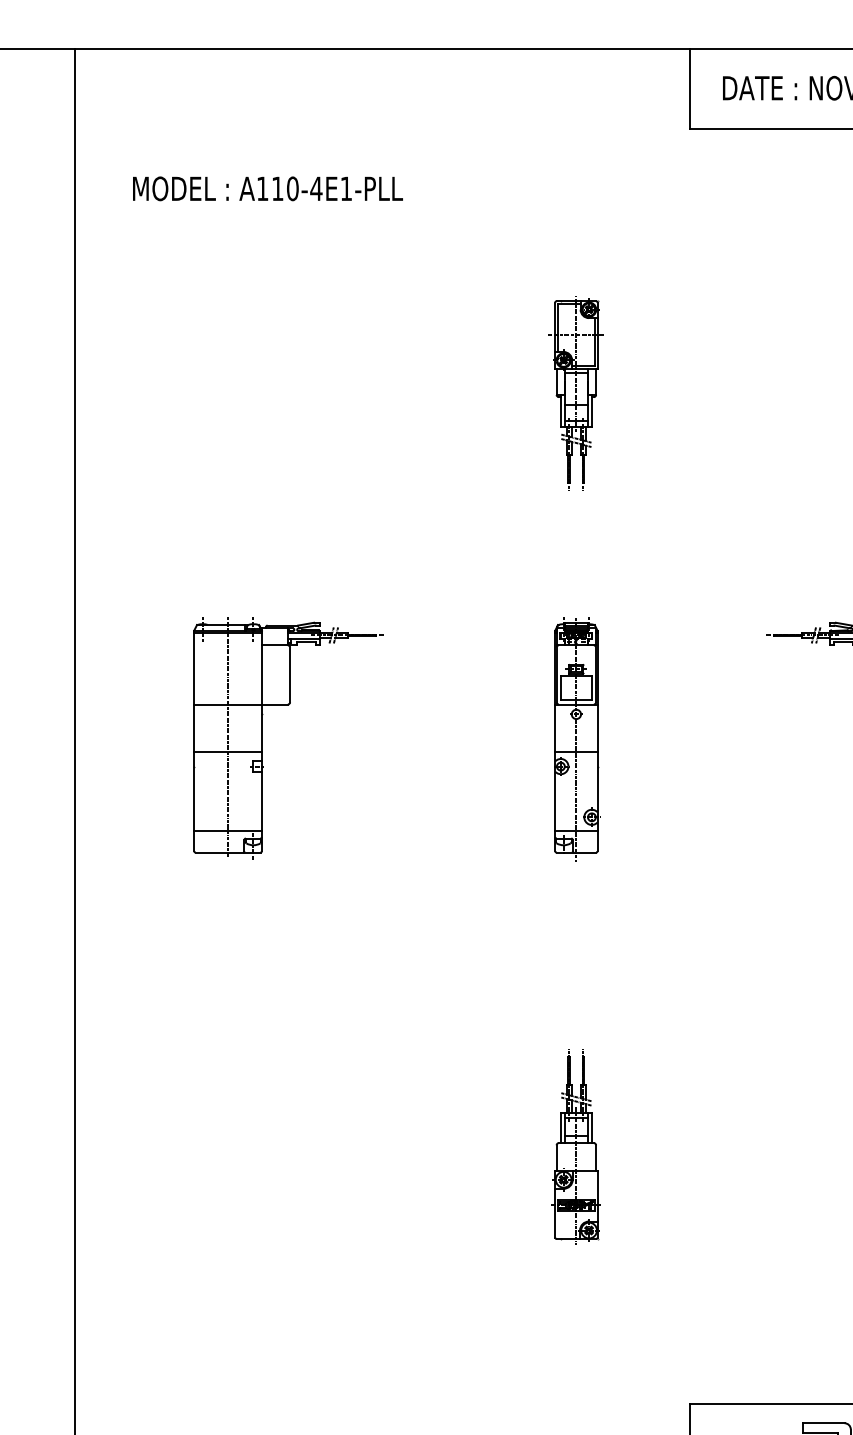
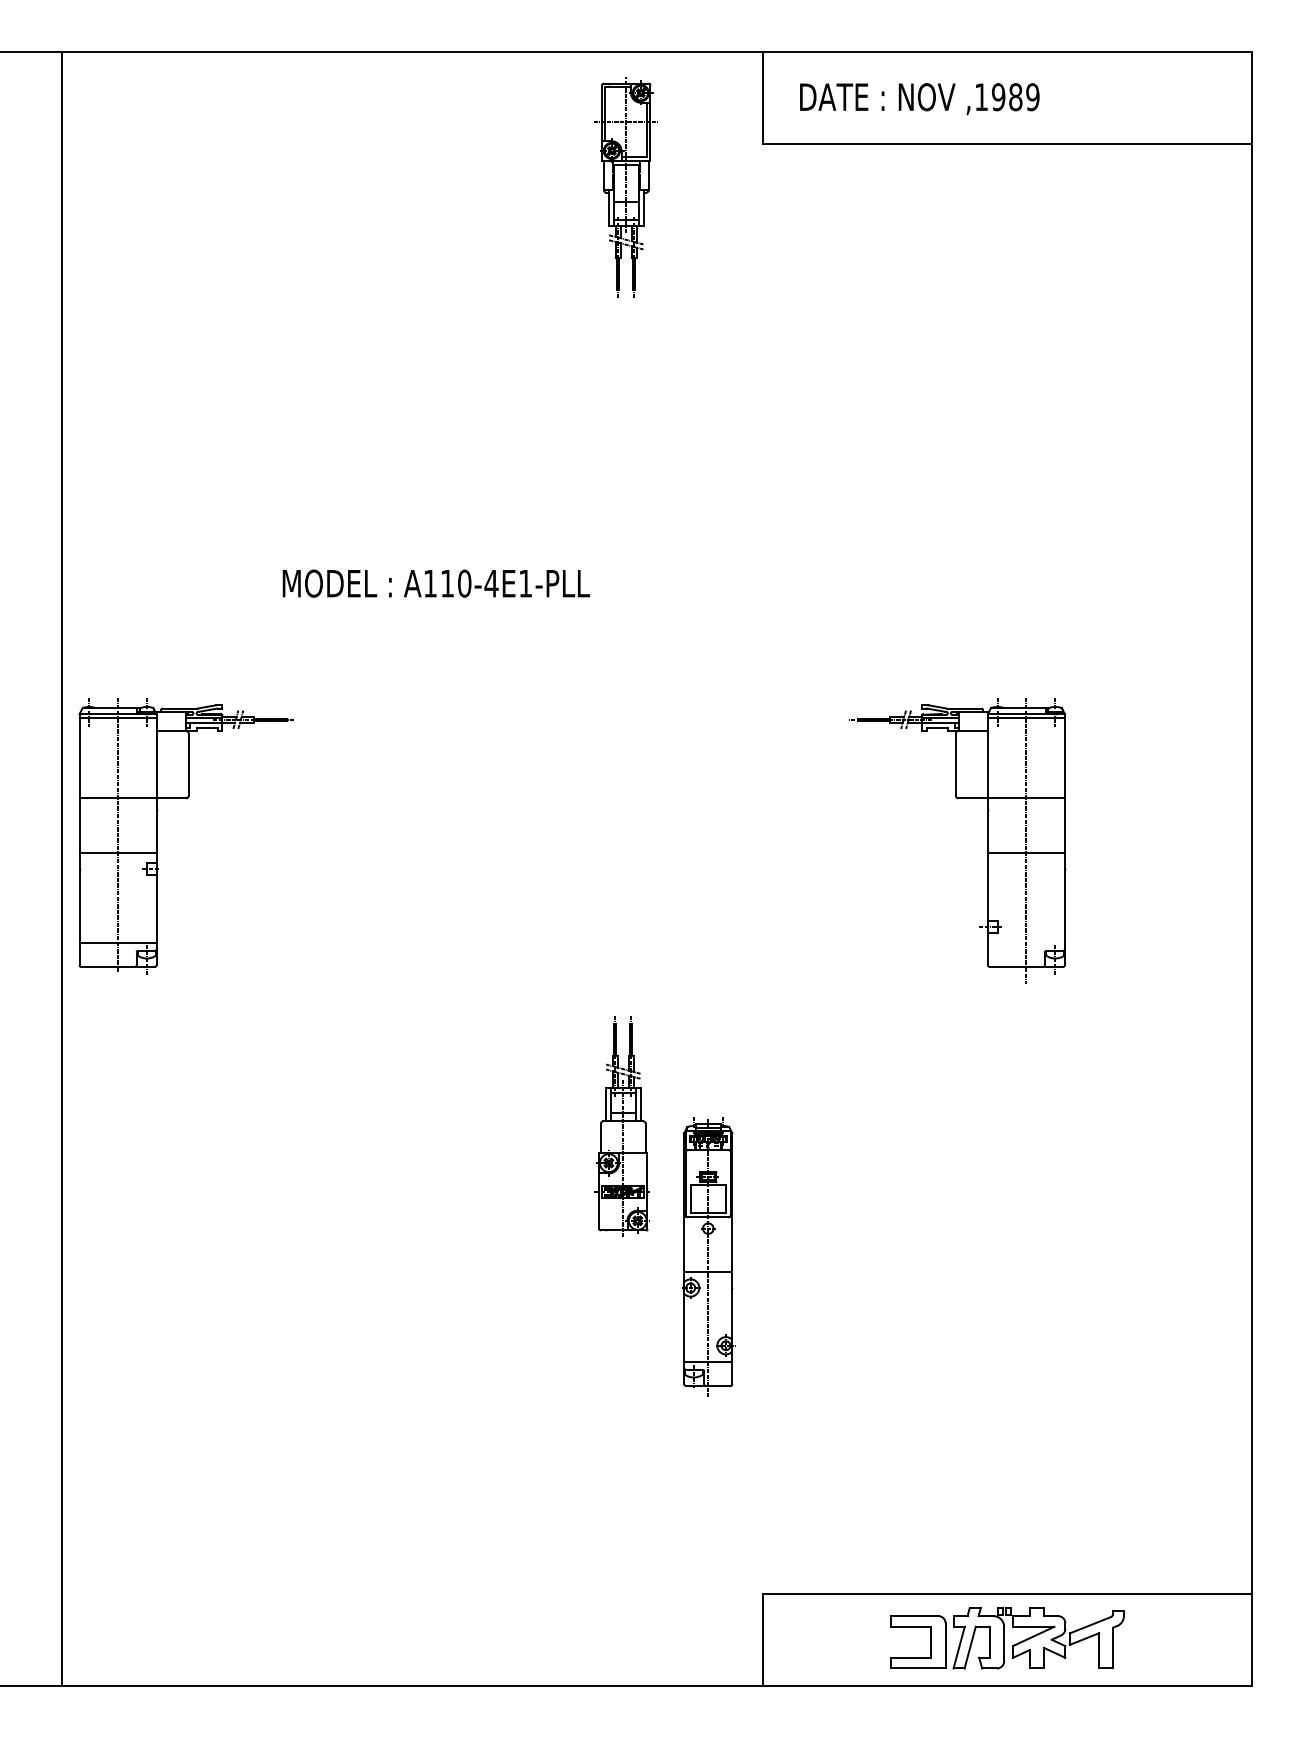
text: (268, 188) -> (436, 583), moved
part: (575, 392) -> (625, 187), moved
part: (262, 738) -> (157, 836), moved
part: (576, 738) -> (708, 1256), moved
part: (574, 1147) -> (621, 1126), moved

